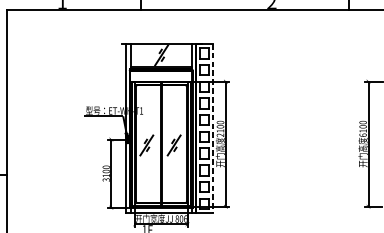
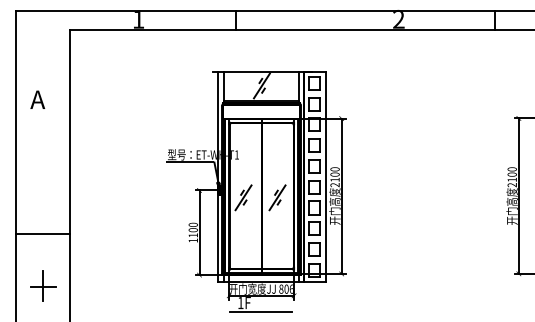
line: (212, 128) -> (325, 176), dashed -> solid
text: (362, 135) -> (511, 185), 6100 -> 2100
text: (105, 179) -> (192, 240), 3100 -> 1100

